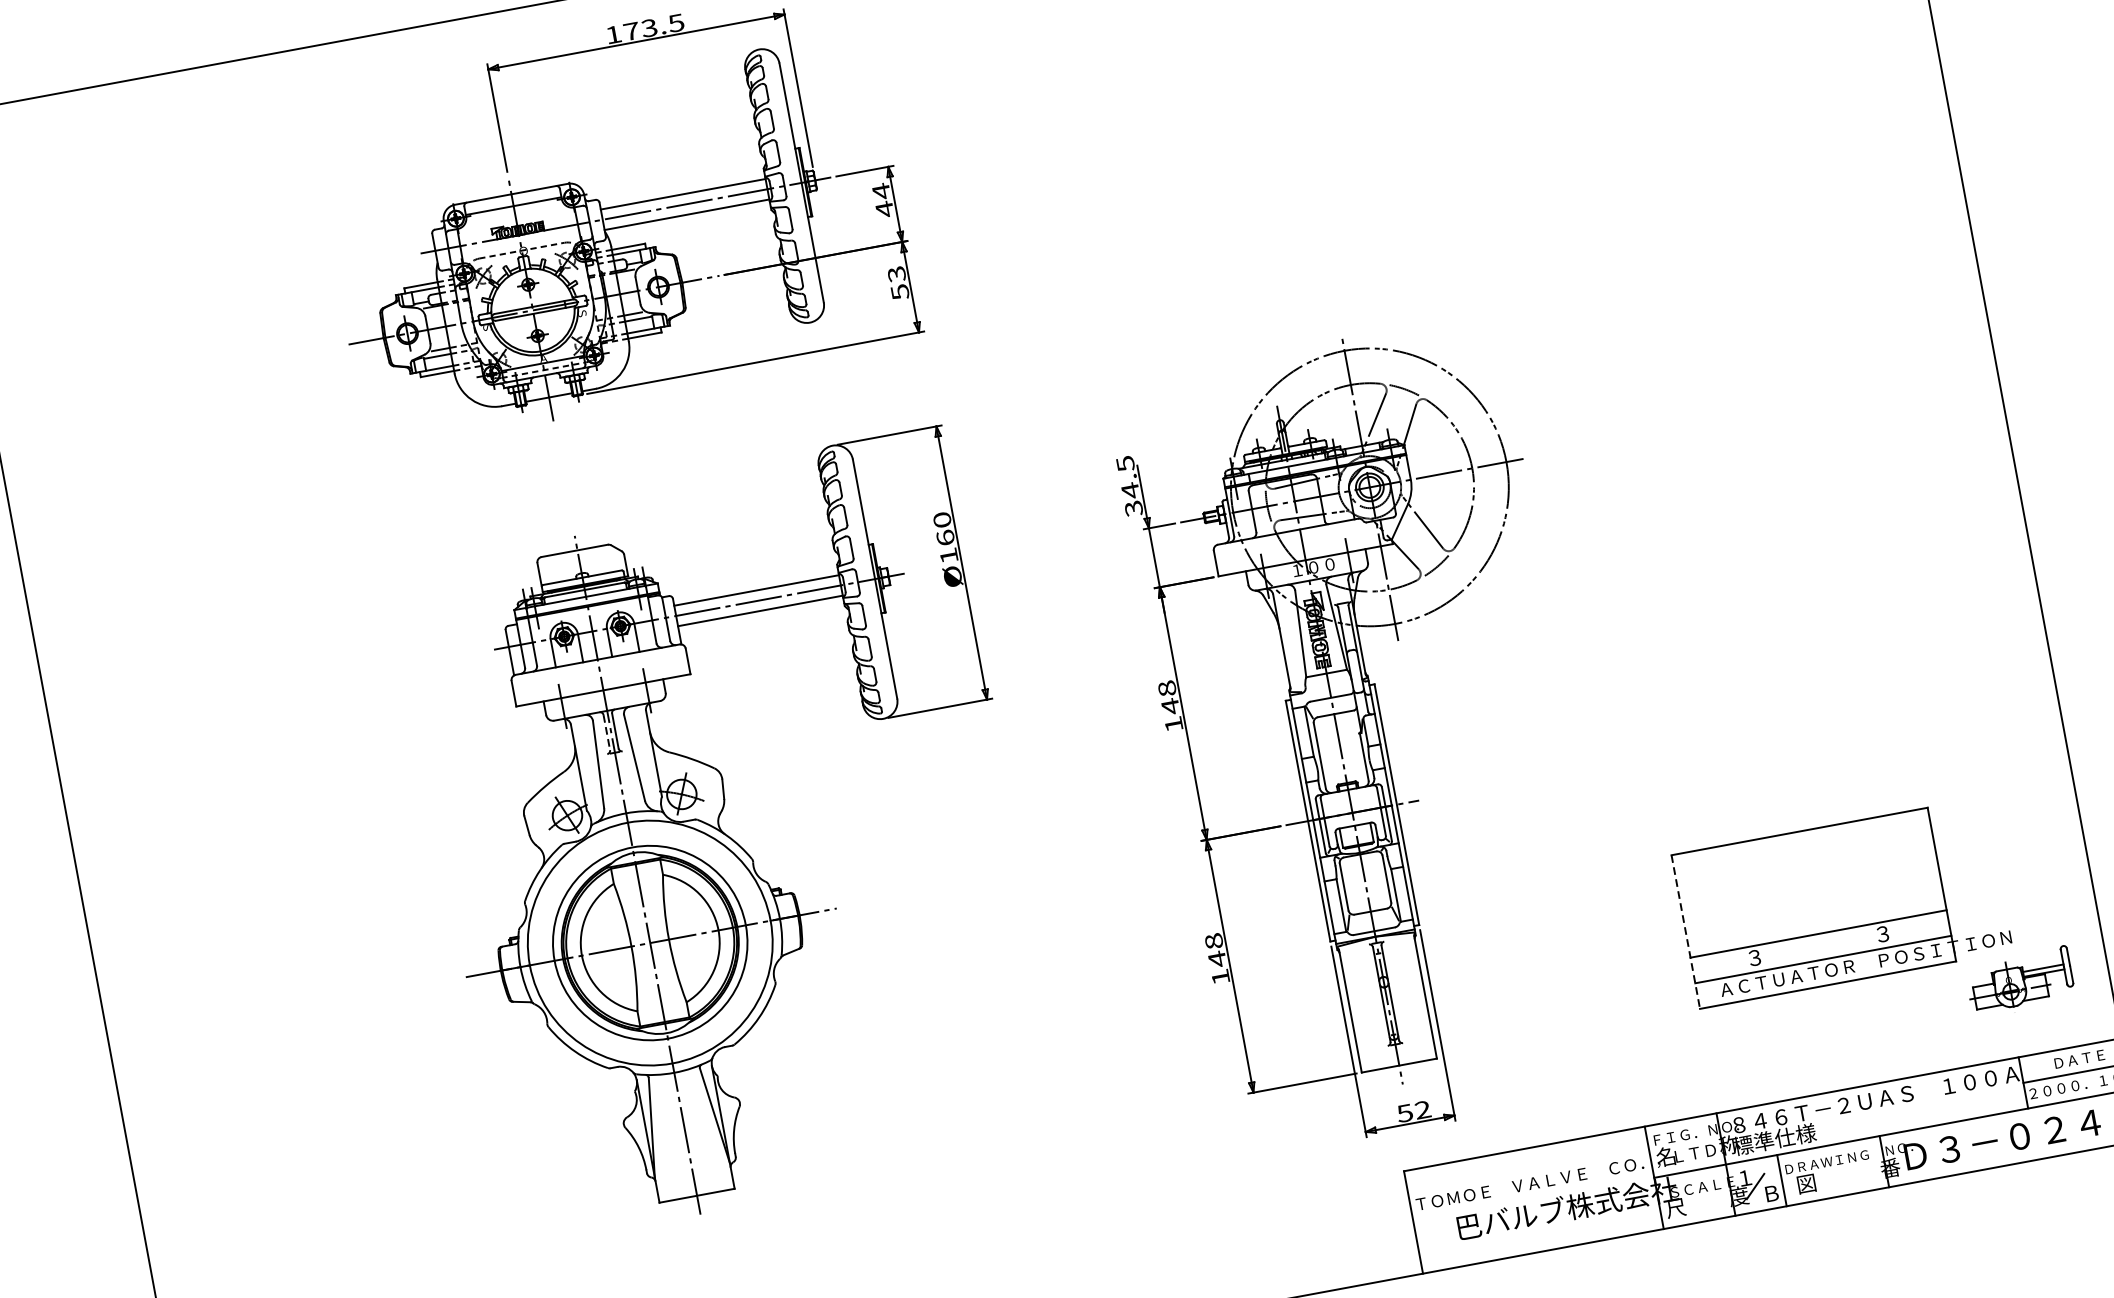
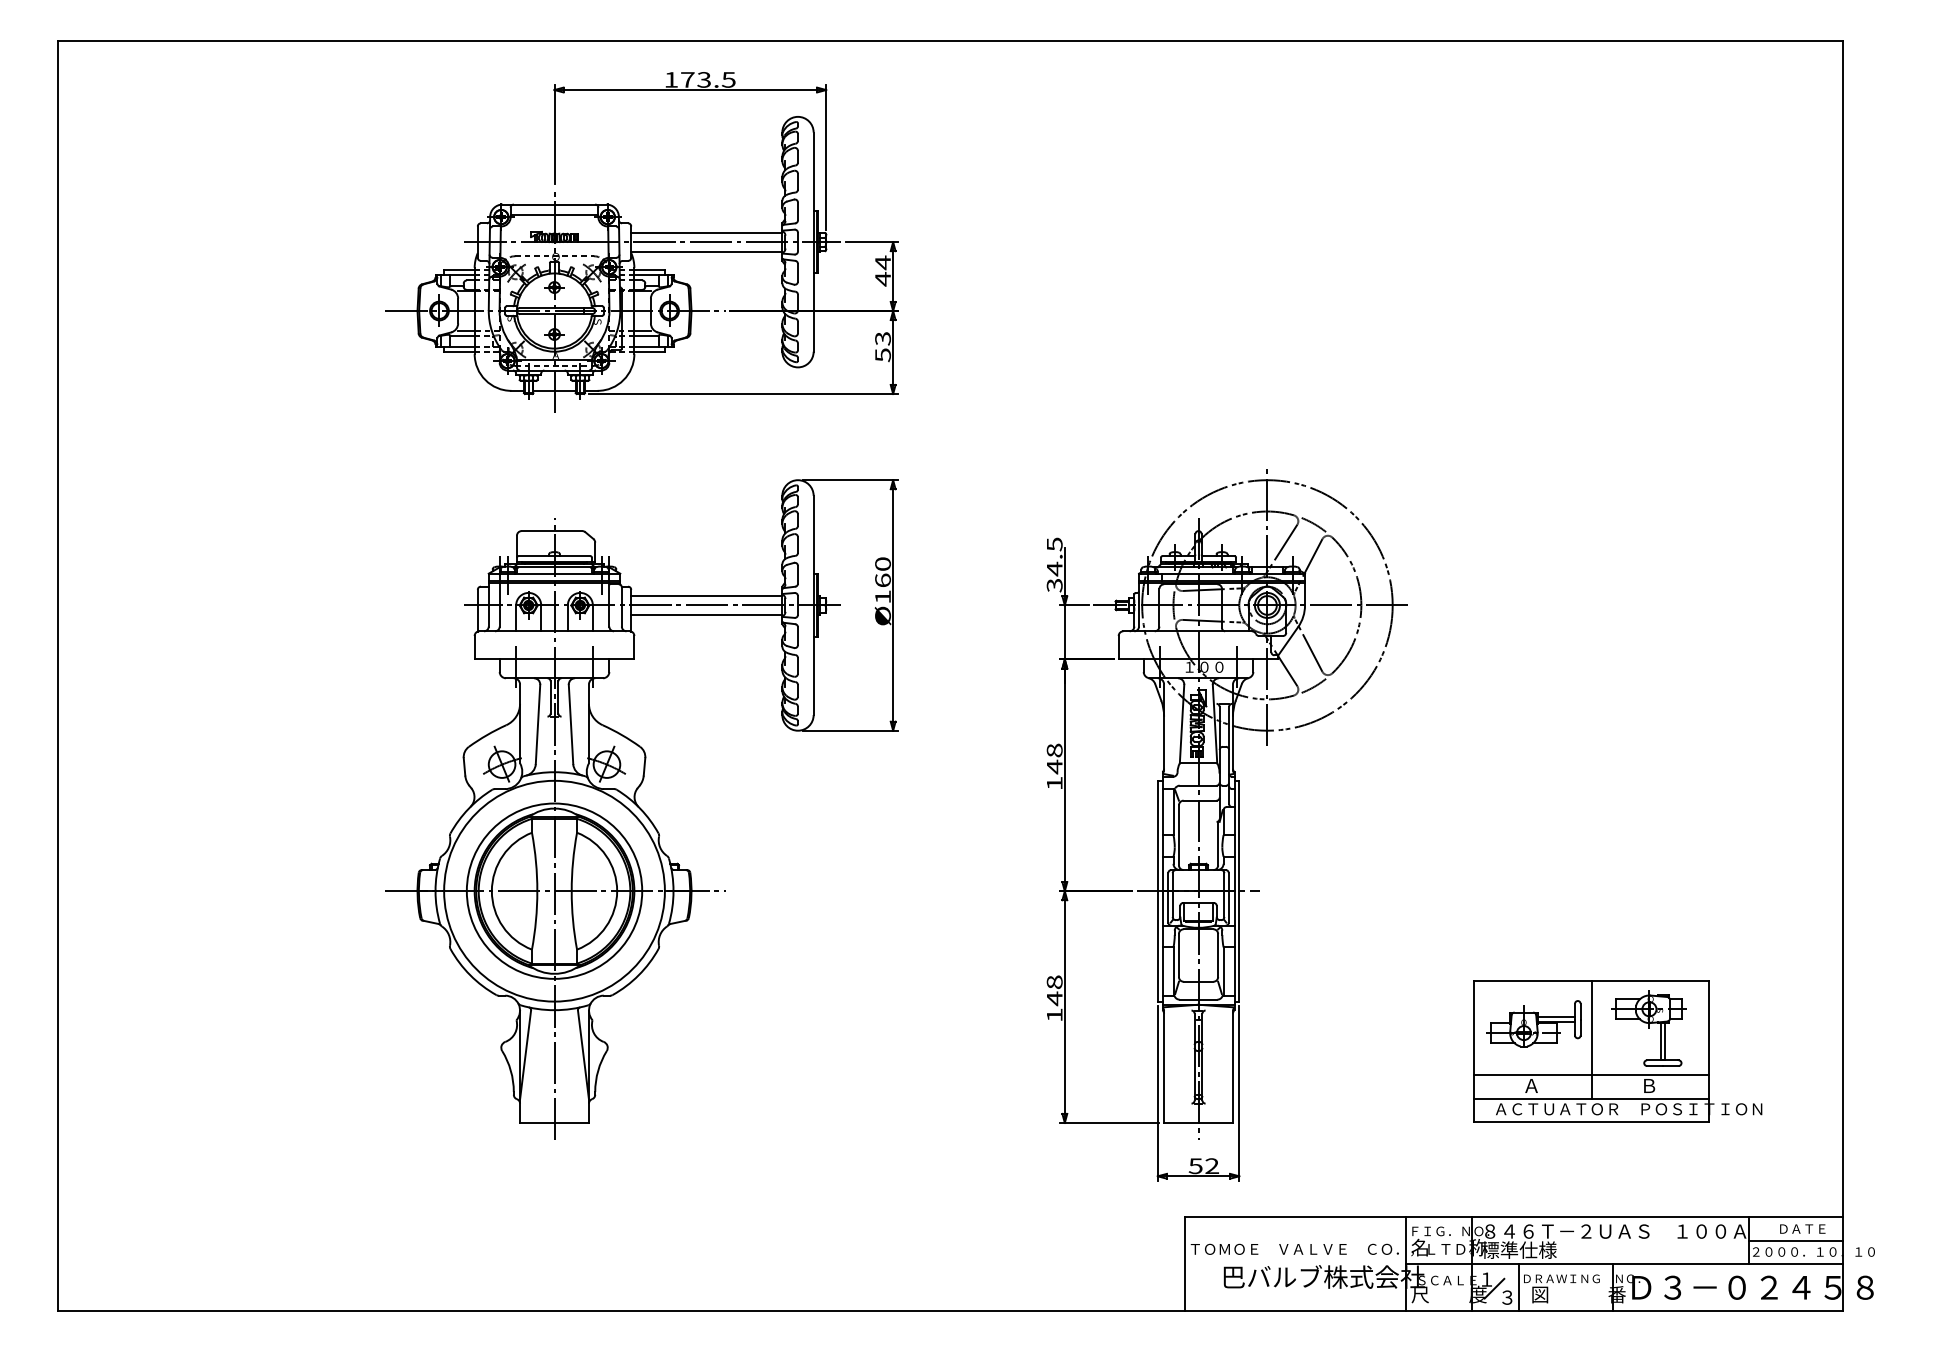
line: (606, 732) -> (550, 697), dashed -> solid
part: (1870, 871) -> (1648, 1028), added
line: (1810, 895) -> (1591, 1039), added
line: (1686, 933) -> (1474, 1052), dashed -> solid
text: (1883, 933) -> (1649, 1085), ３ -> Ｂ
text: (1754, 957) -> (1531, 1085), ３ -> Ａ
part: (2019, 979) -> (1533, 1023), moved
text: (1771, 1193) -> (1507, 1297), Ｂ -> ３

